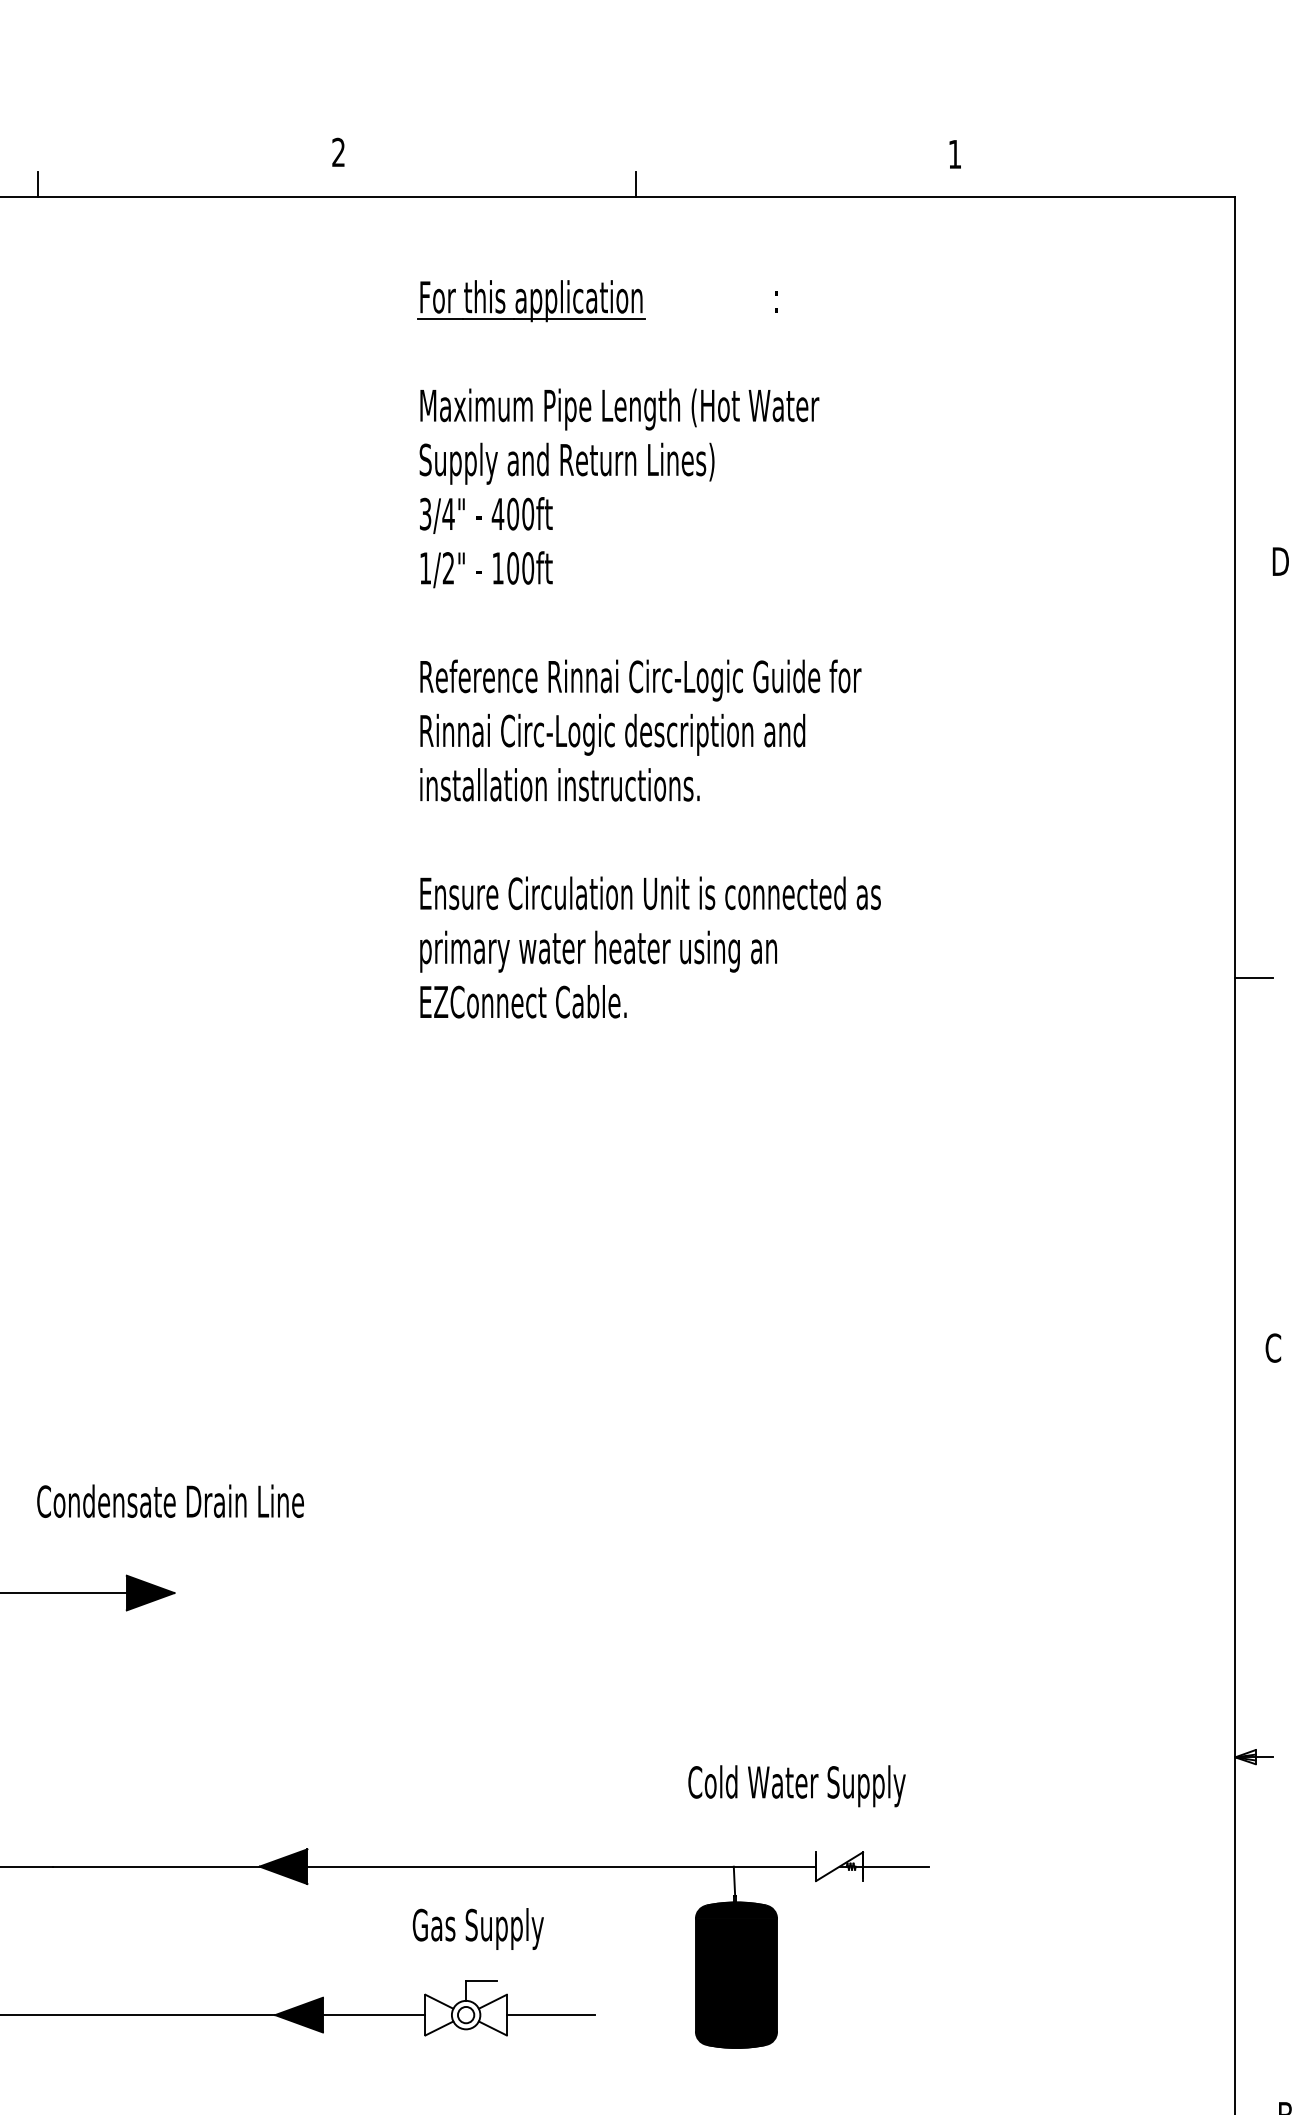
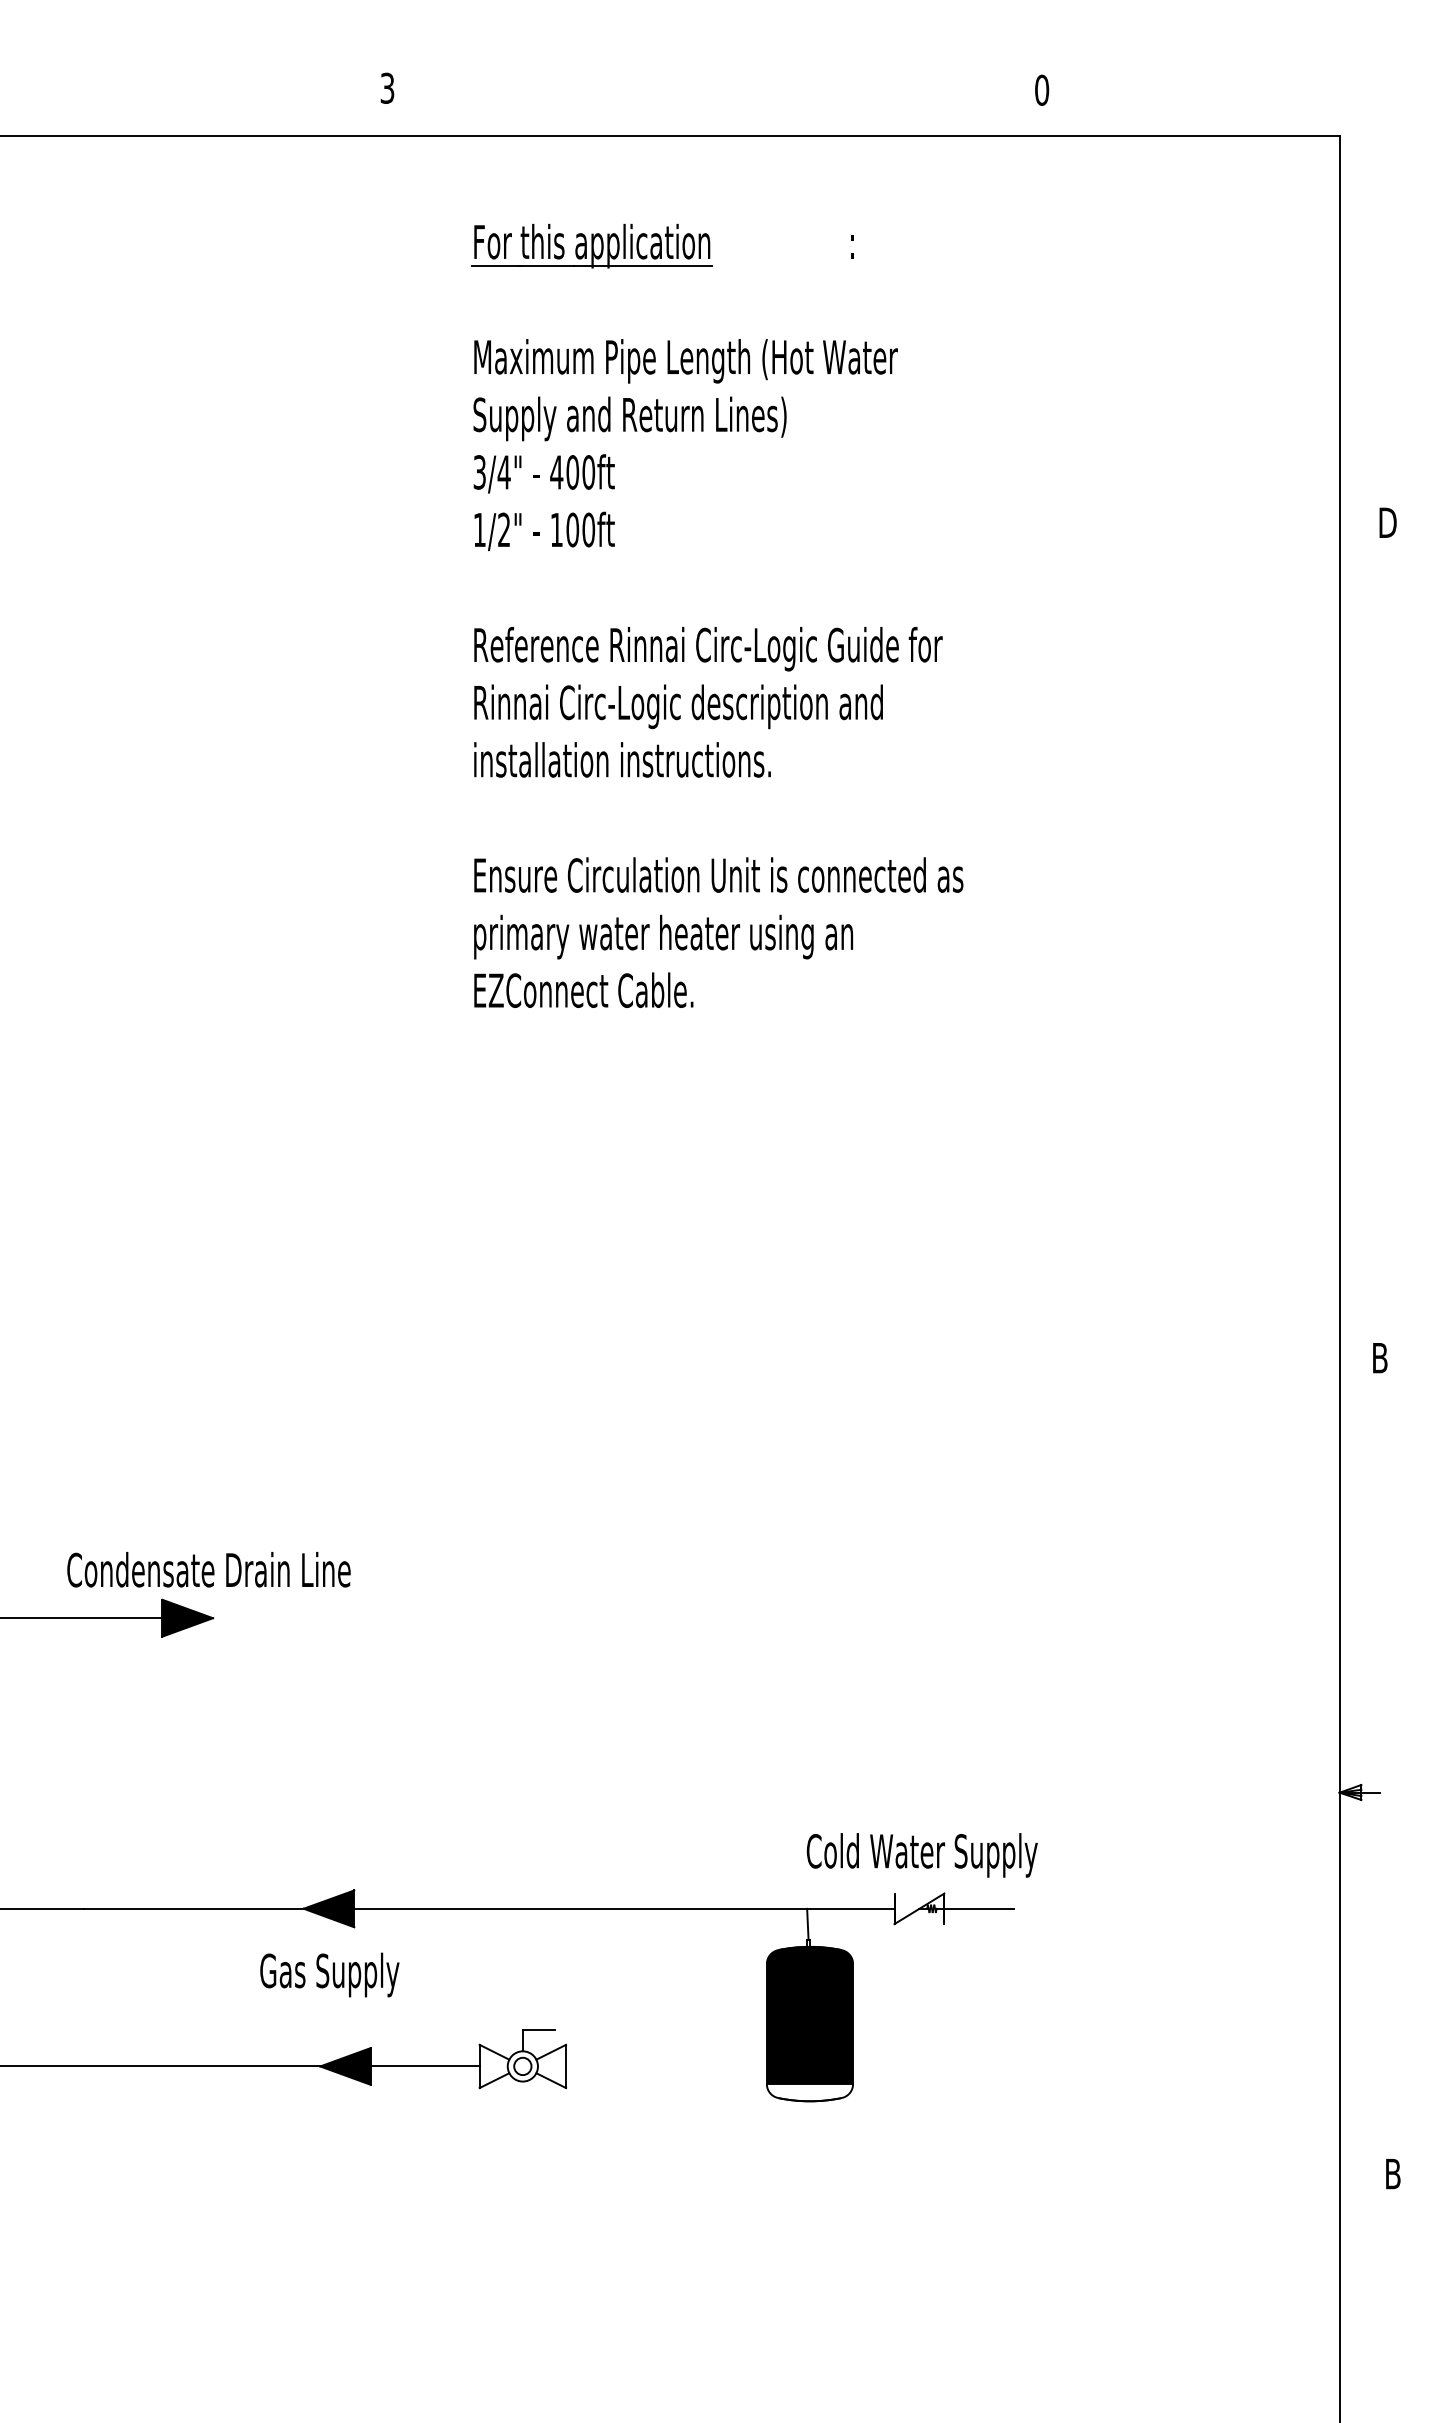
text: (338, 152) -> (387, 88), 2 -> 3
text: (955, 153) -> (1042, 89), 1 -> 0
line: (37, 183) -> (67, 121), removed
line: (636, 183) -> (703, 121), removed
line: (1253, 978) -> (1359, 965), removed
text: (1273, 1347) -> (1380, 1357), C -> B
text: (170, 1501) -> (208, 1569), moved
text: (796, 1786) -> (921, 1855), moved
text: (478, 1928) -> (329, 1974), moved
line: (551, 2015) -> (613, 2066), removed
fill: (736, 2039) -> (809, 2092), removed

